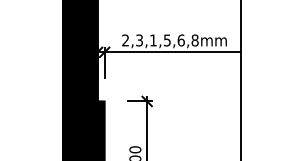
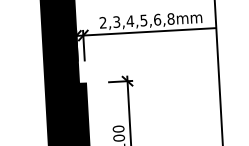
text: (153, 40) -> (130, 21), 2,3,1,5,6,8mm -> 2,3,4,5,6,8mm

